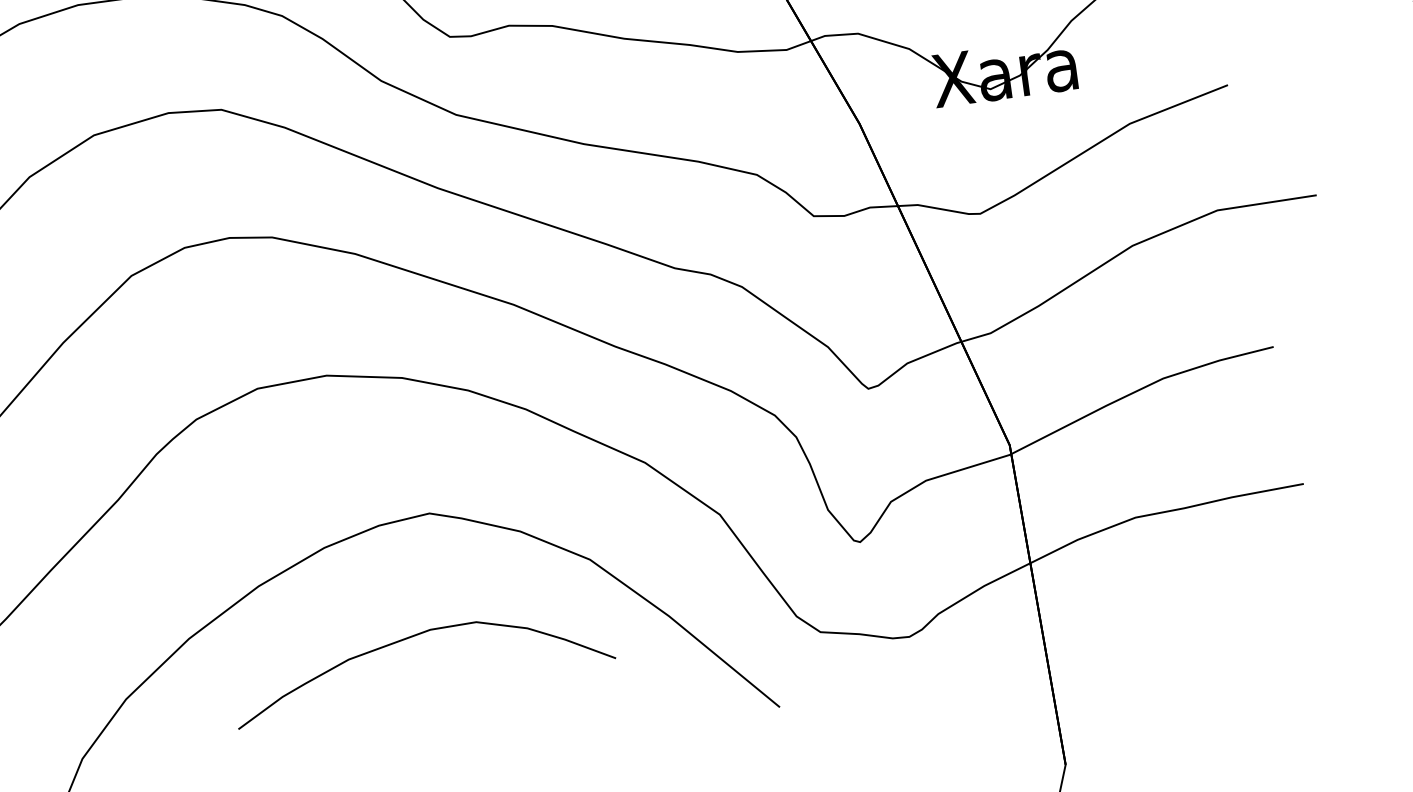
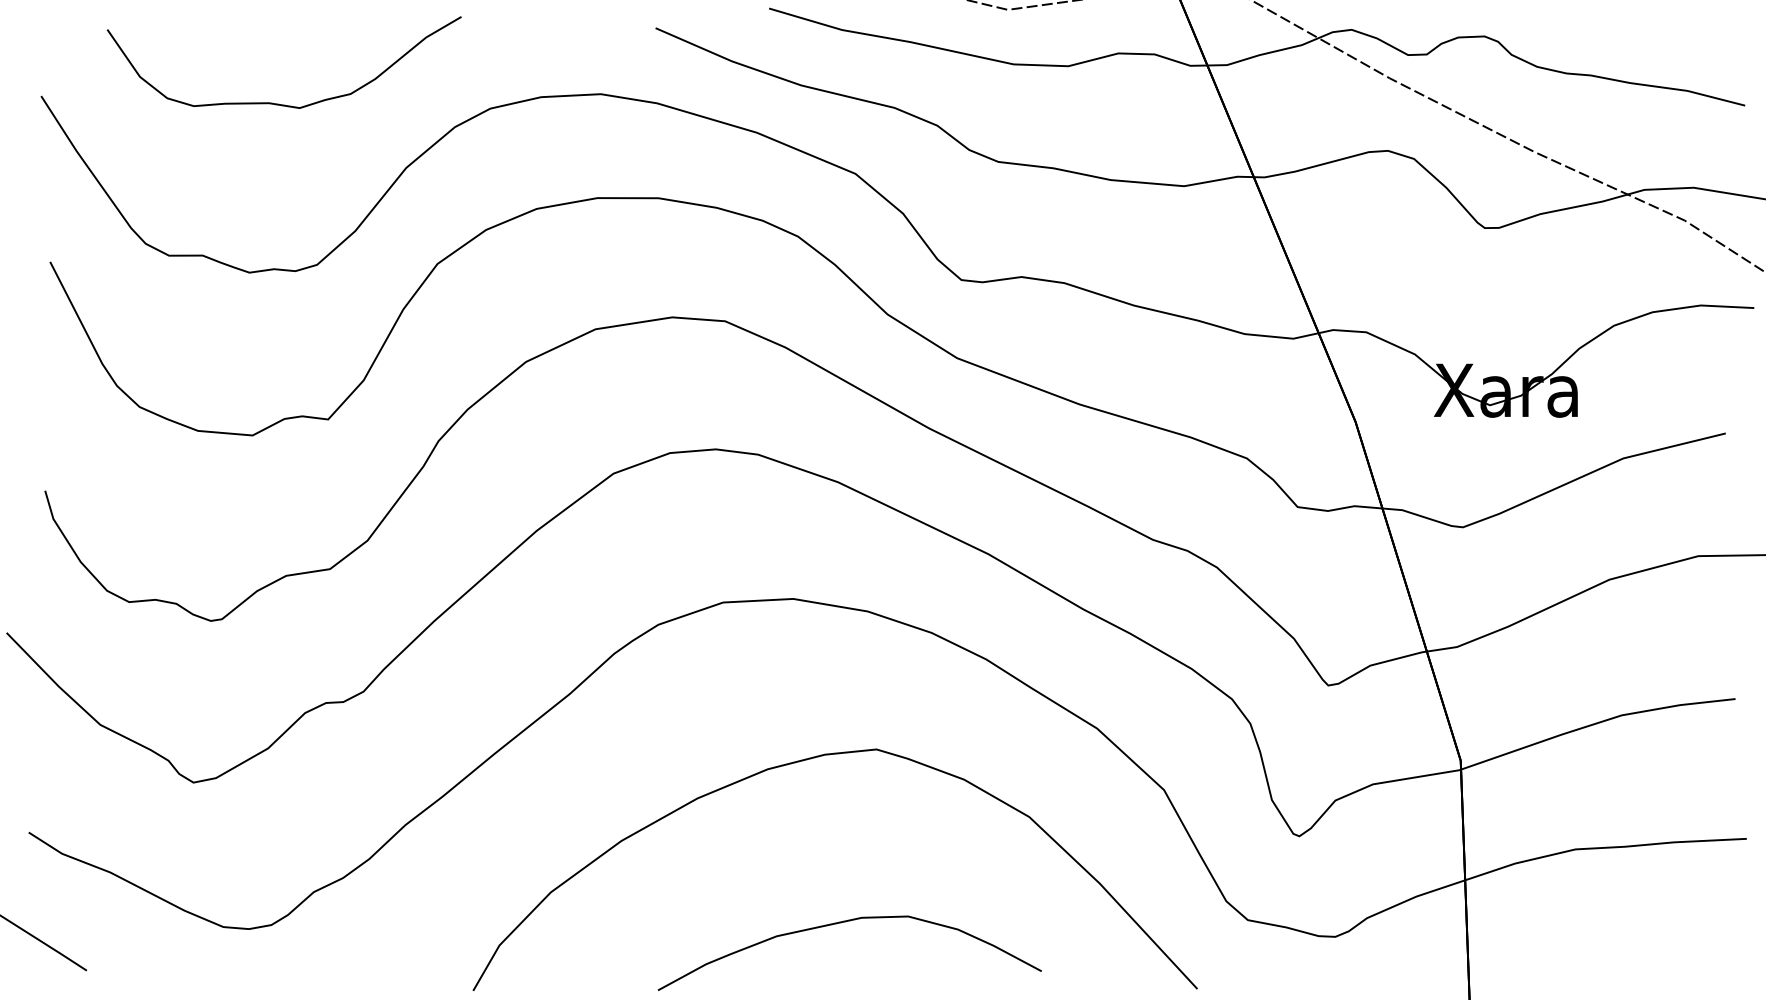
curve: (411, 638) -> (841, 923), moved

